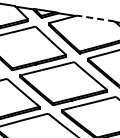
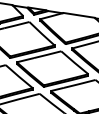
line: (95, 18) -> (78, 15), dashed -> solid

